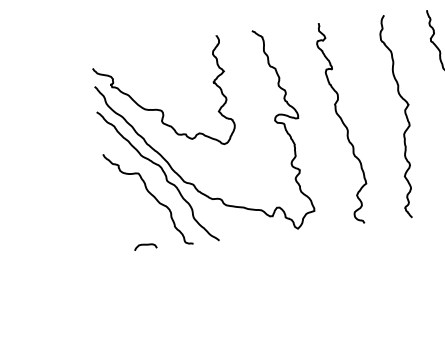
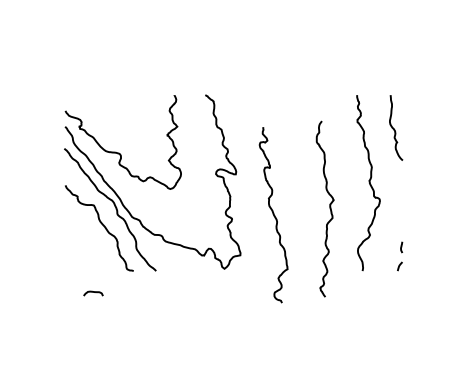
curve: (404, 115) -> (329, 208), moved
curve: (342, 123) -> (273, 215), moved
curve: (145, 245) -> (93, 292), moved

